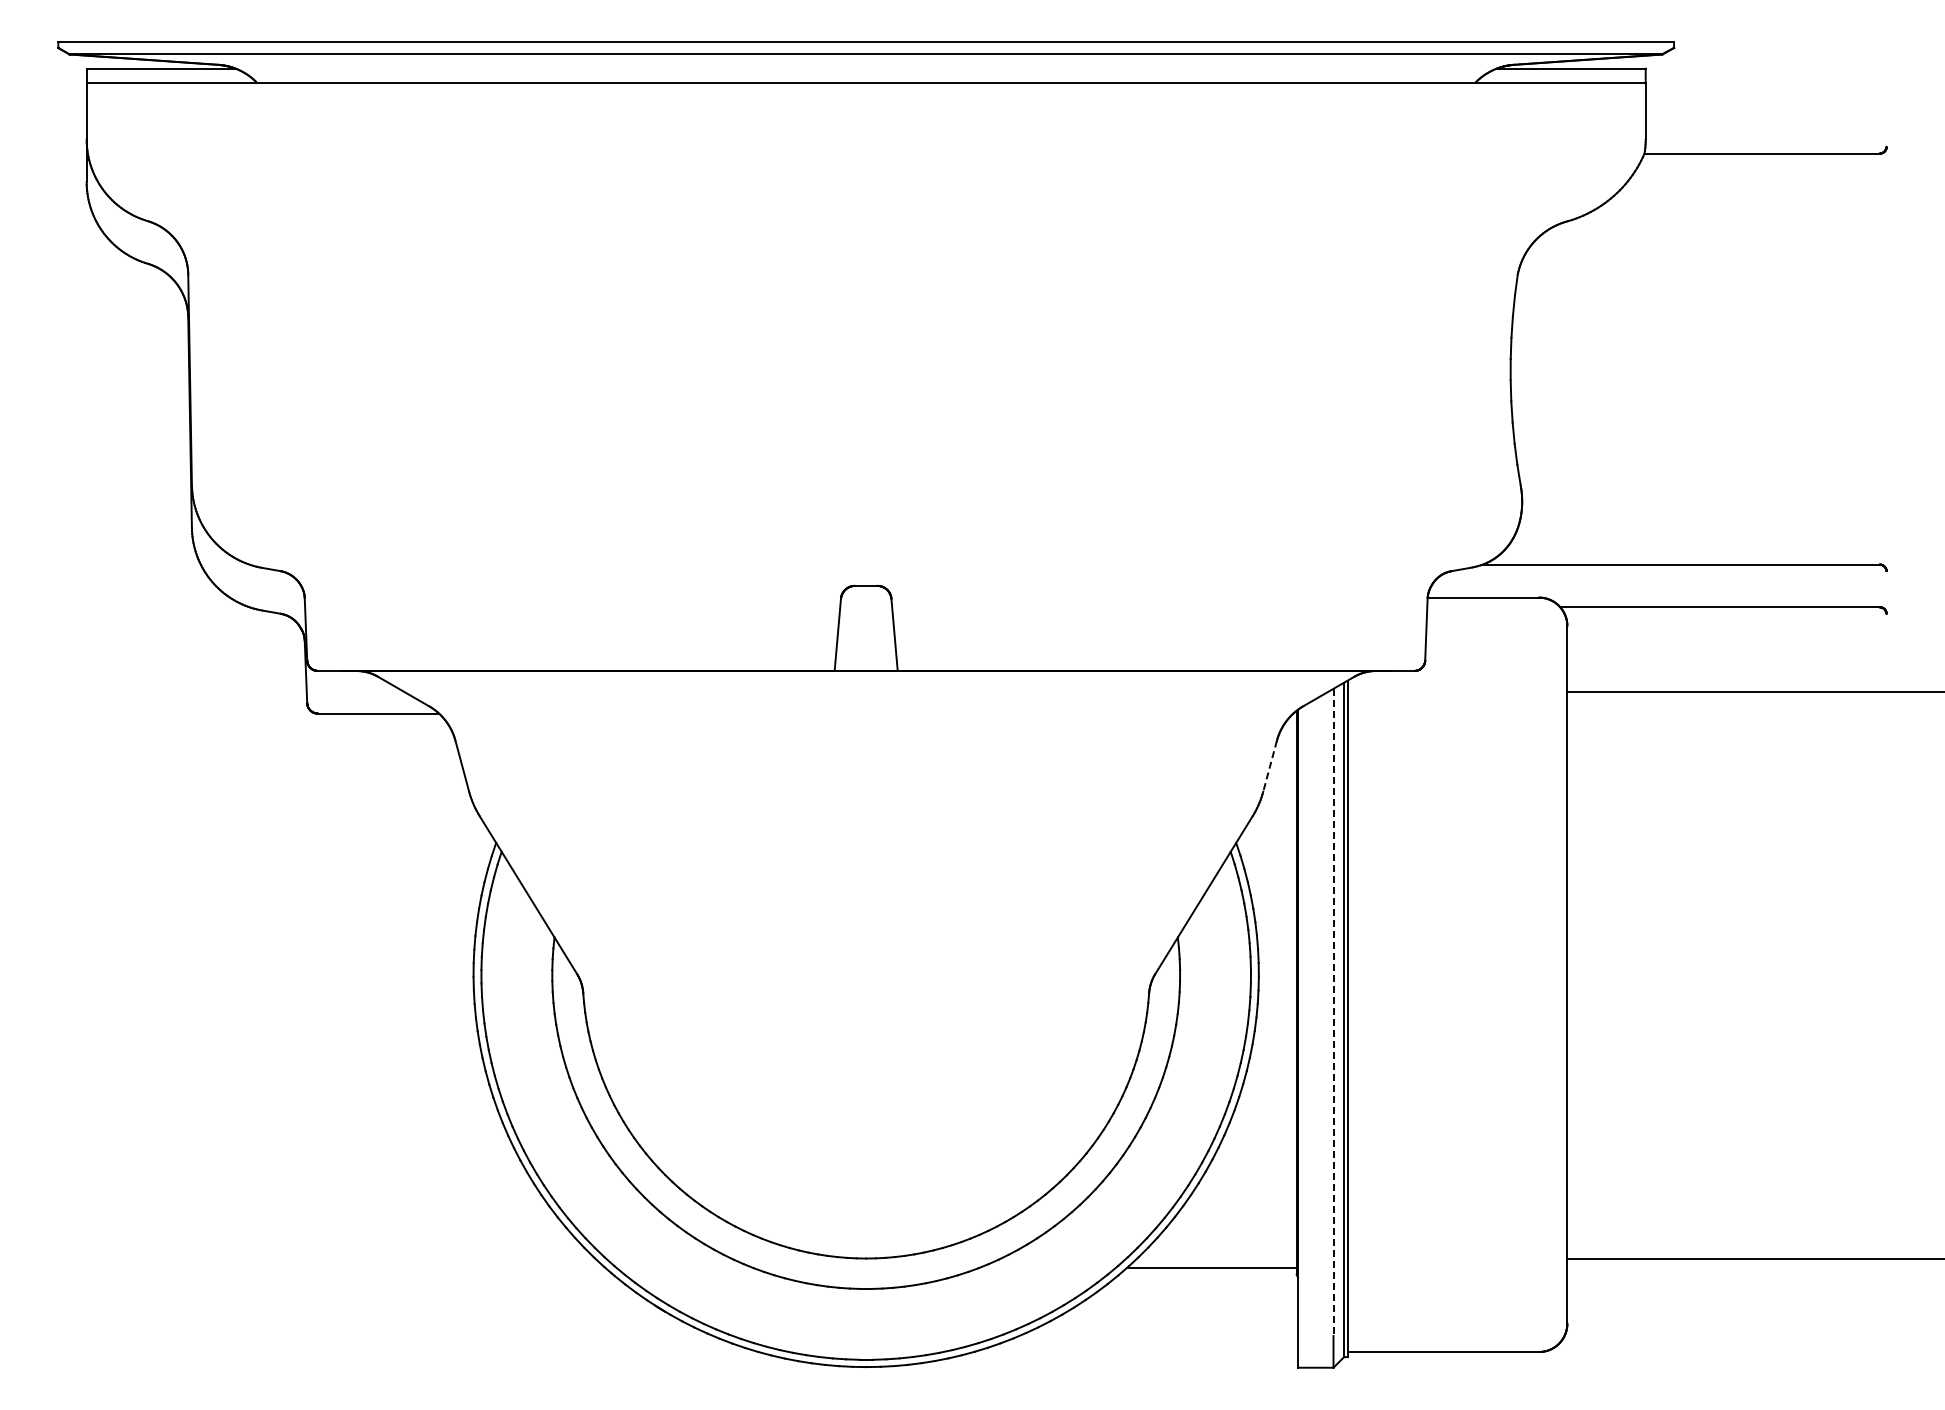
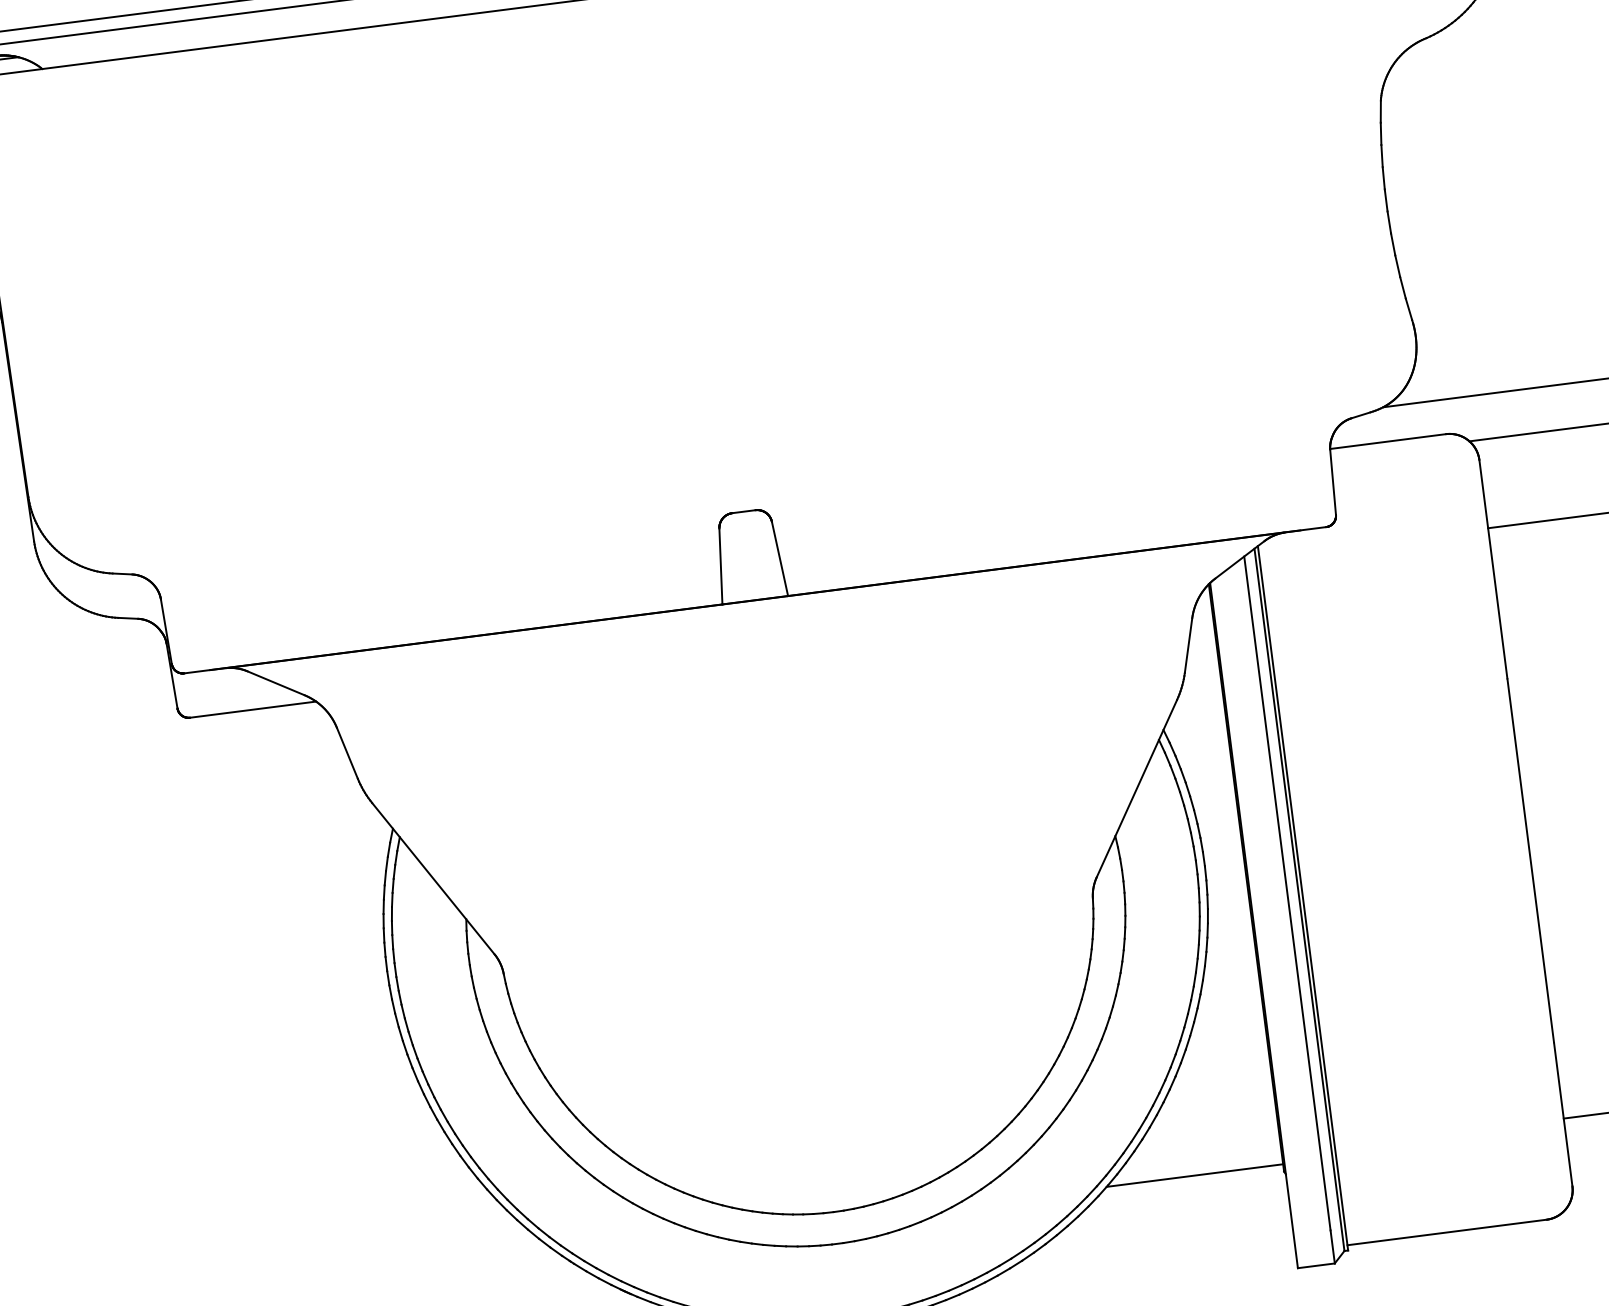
line: (1270, 766) -> (1189, 645), dashed -> solid
line: (1333, 1012) -> (1287, 893), dashed -> solid

